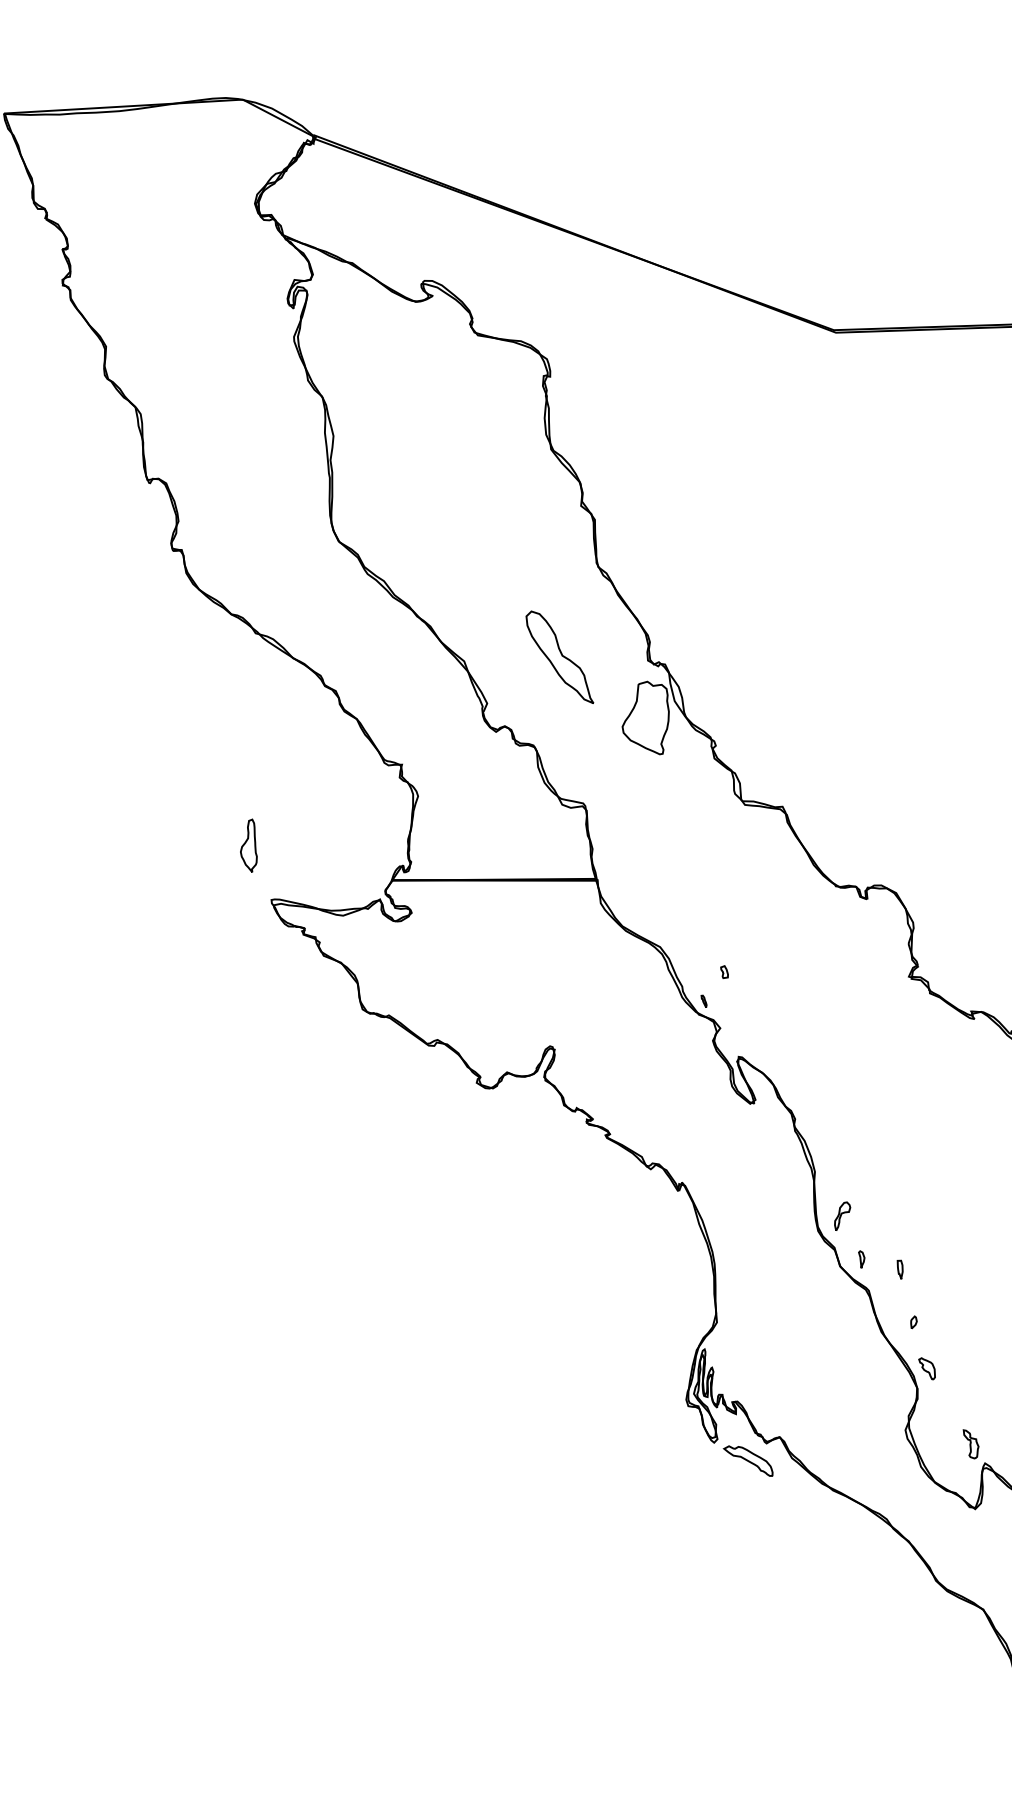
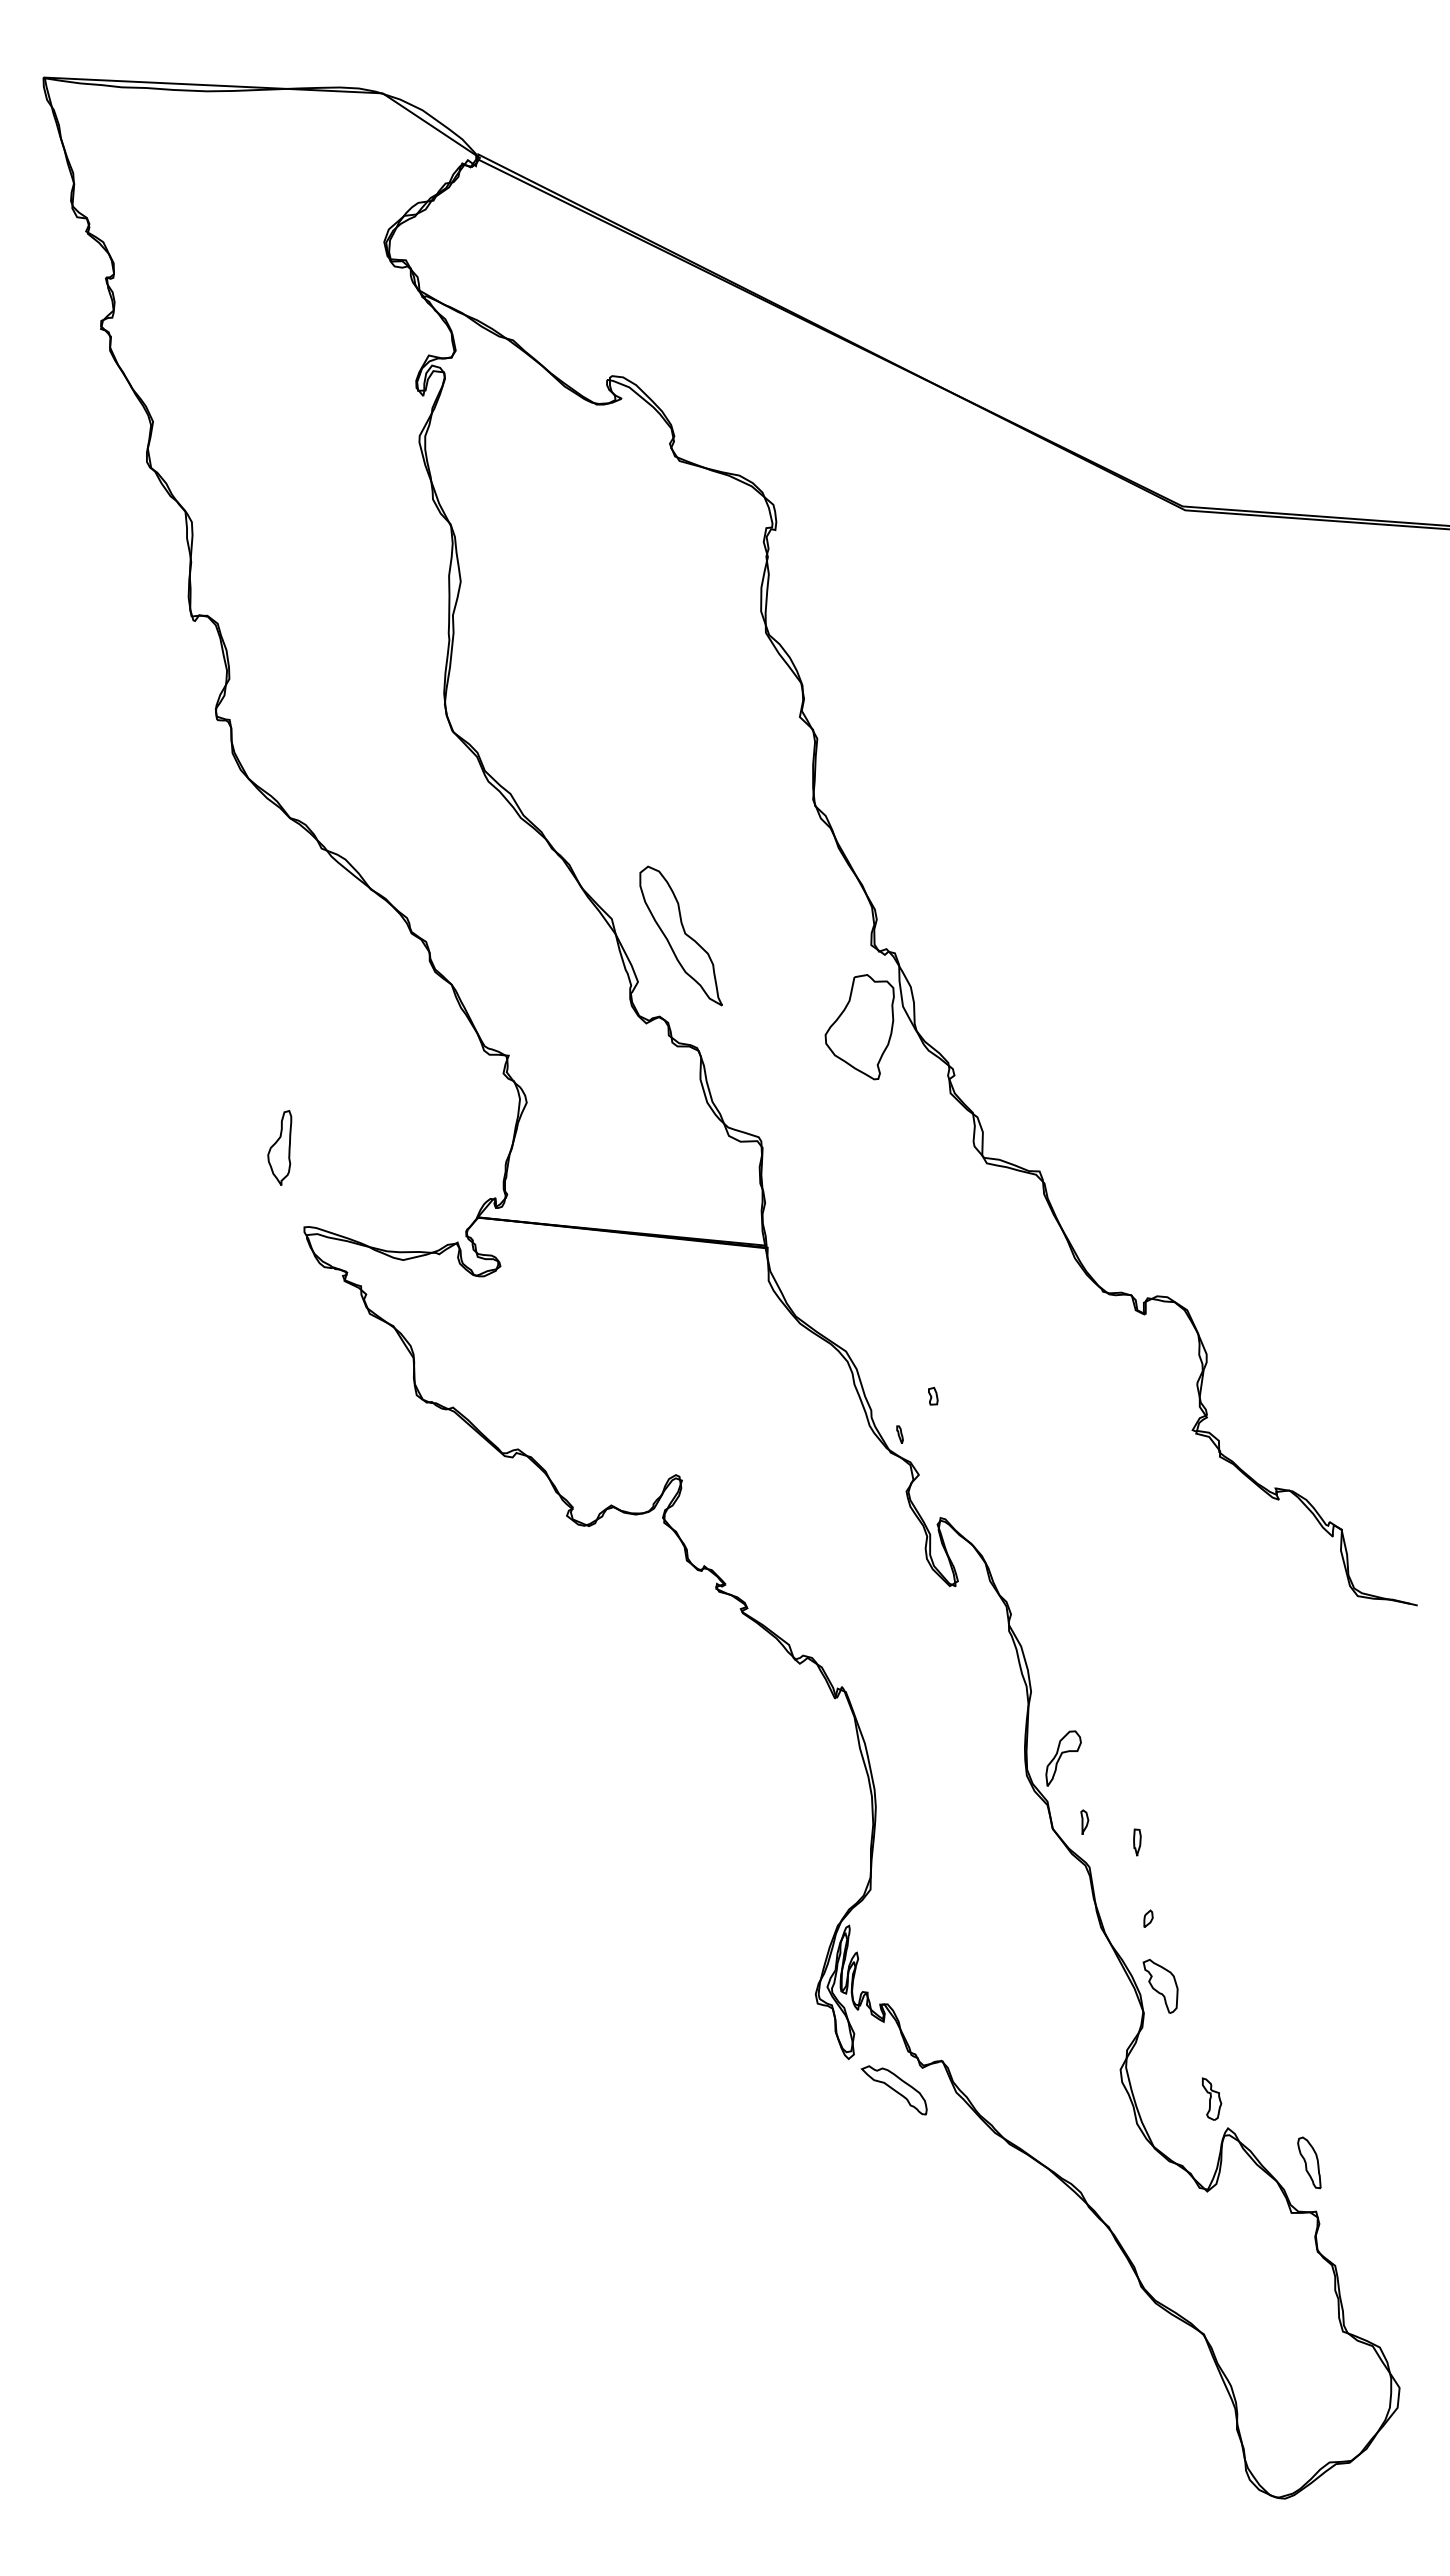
part: (559, 657) -> (680, 935), moved
part: (842, 1216) -> (1063, 1758), size x1.43
part: (927, 1368) -> (1160, 1986), size x1.67

